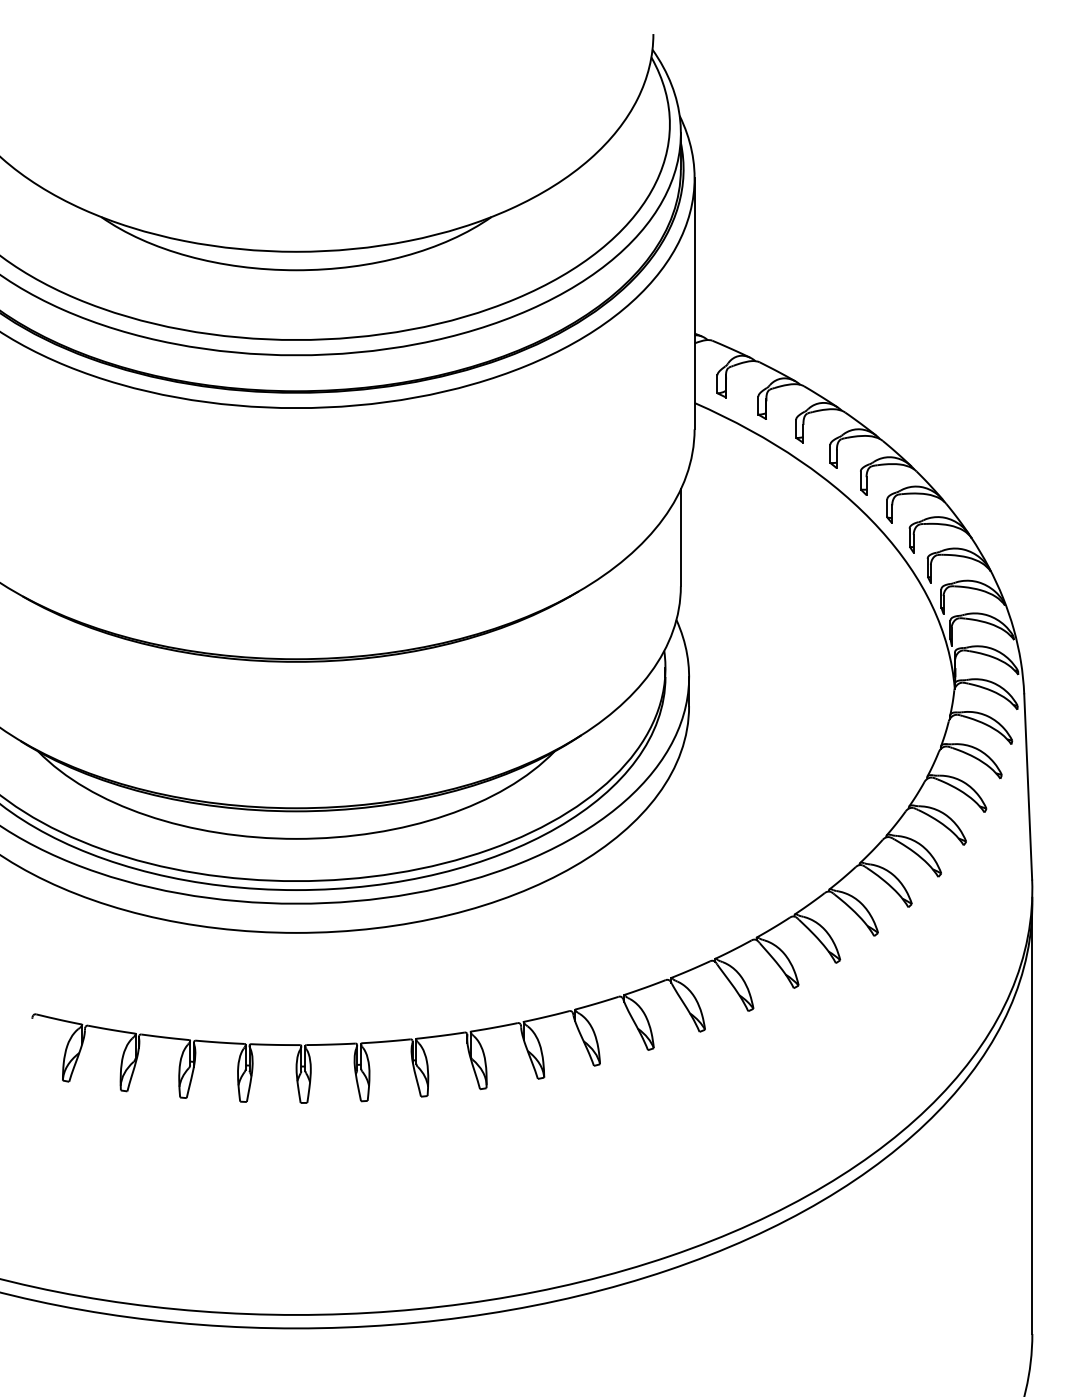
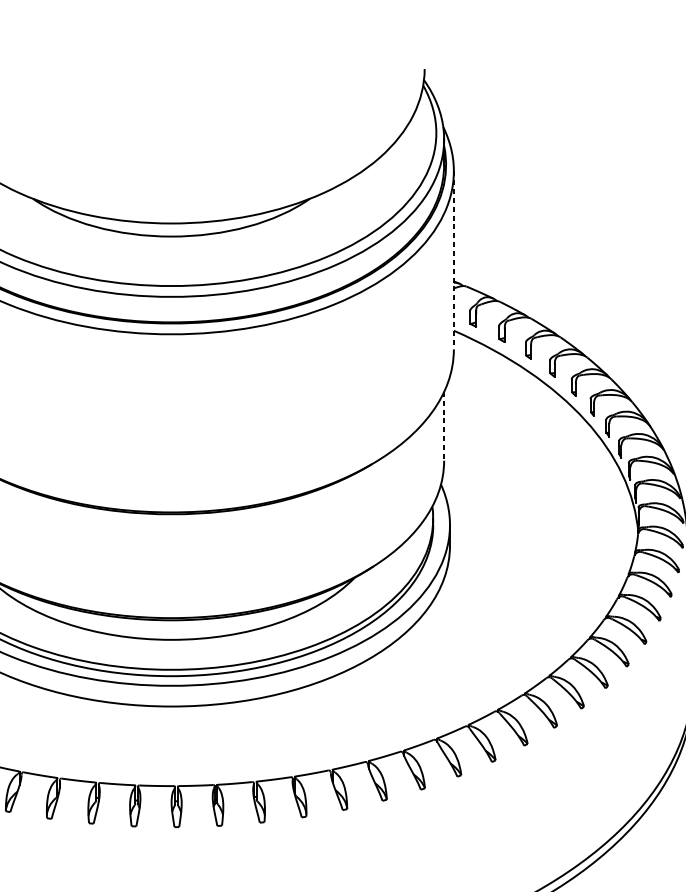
line: (694, 303) -> (453, 260), solid -> dashed
line: (680, 537) -> (443, 426), solid -> dashed

